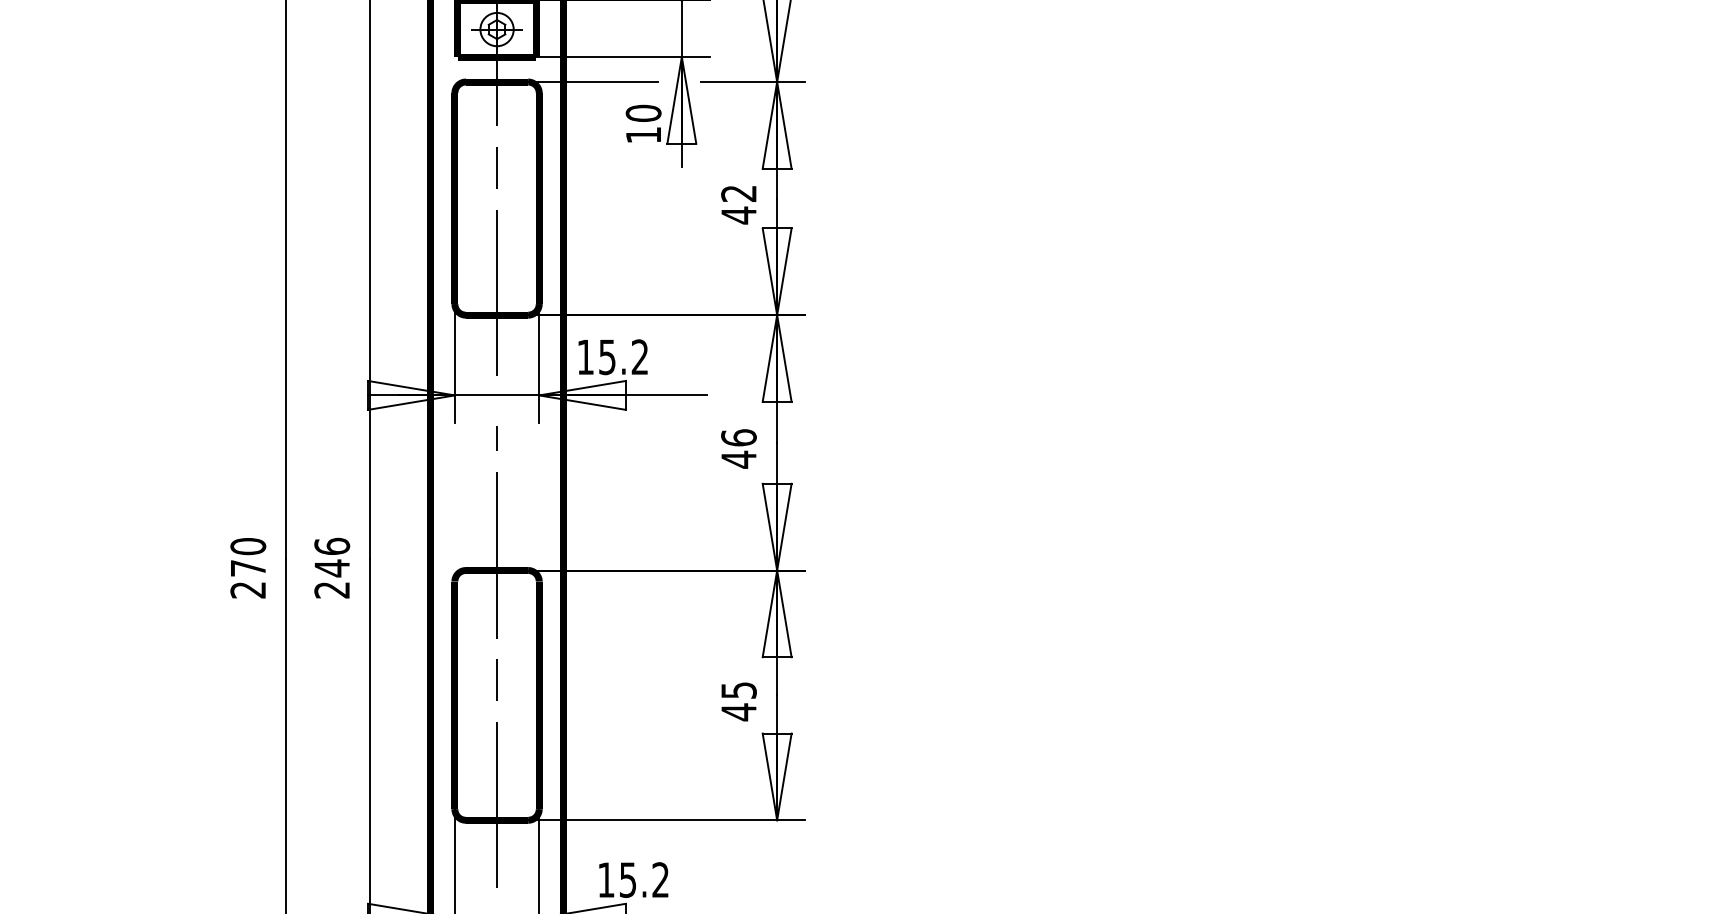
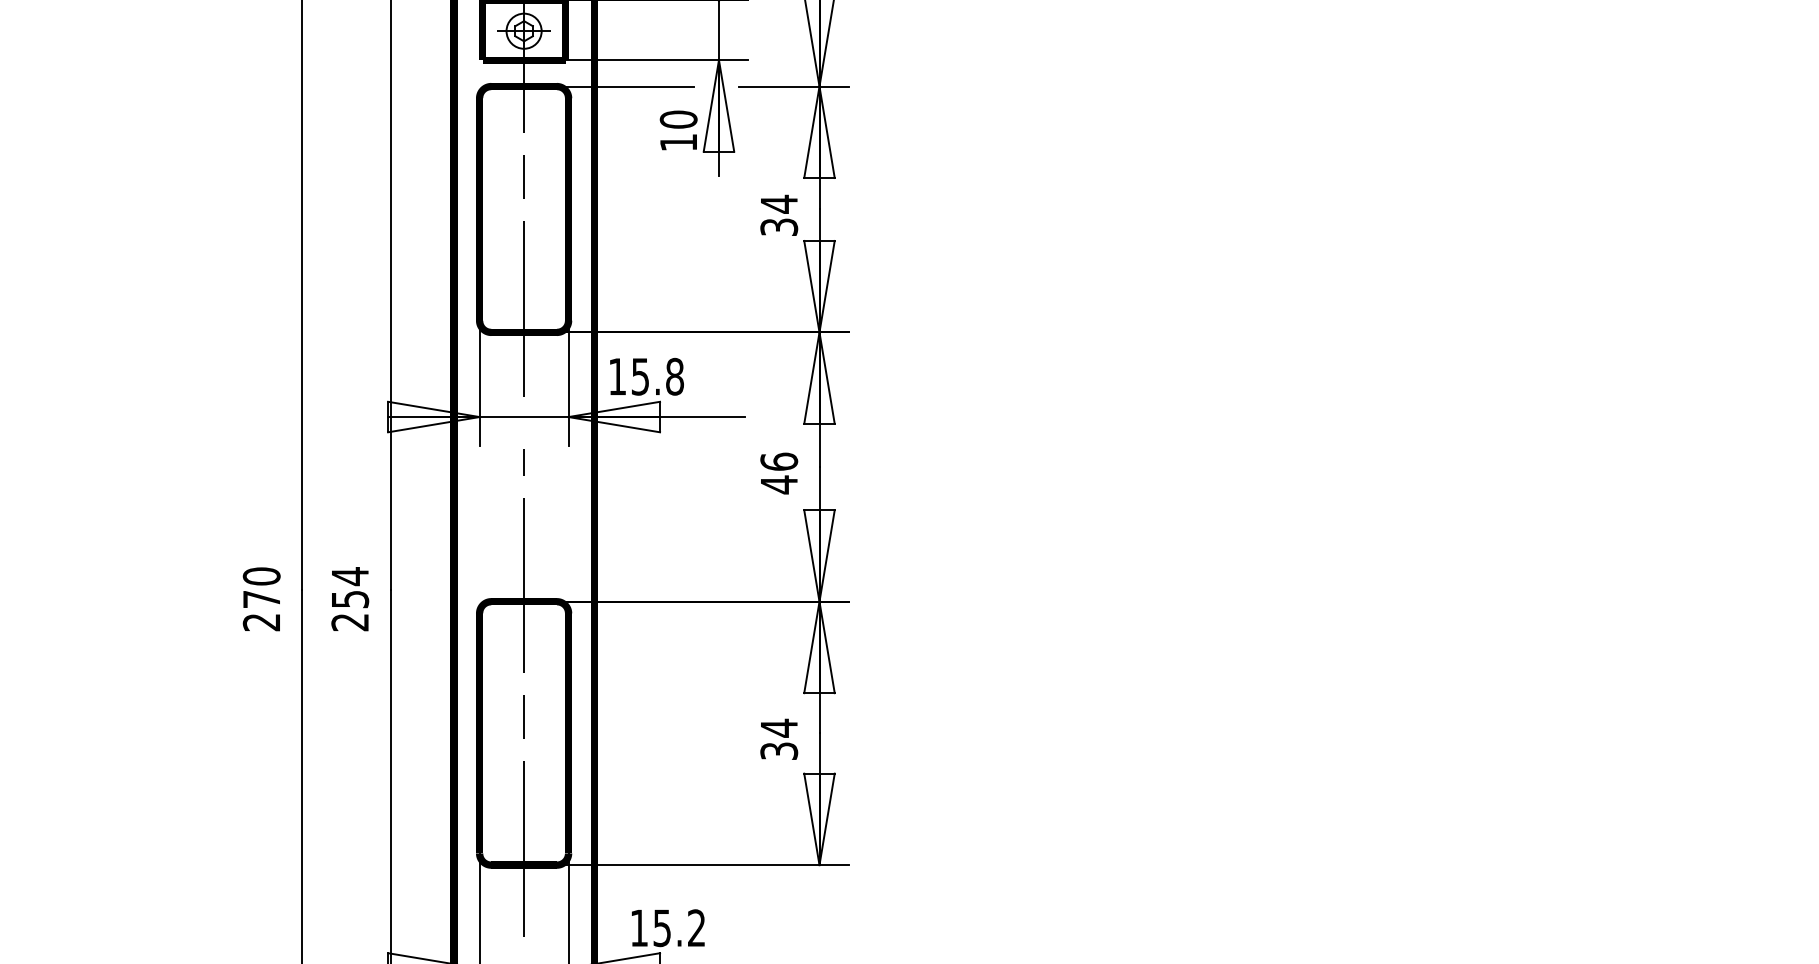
text: (739, 204) -> (779, 215), 42 -> 34
text: (639, 356) -> (674, 376), 15.2 -> 15.8
text: (332, 557) -> (350, 588), 246 -> 254
text: (739, 701) -> (779, 739), 45 -> 34

